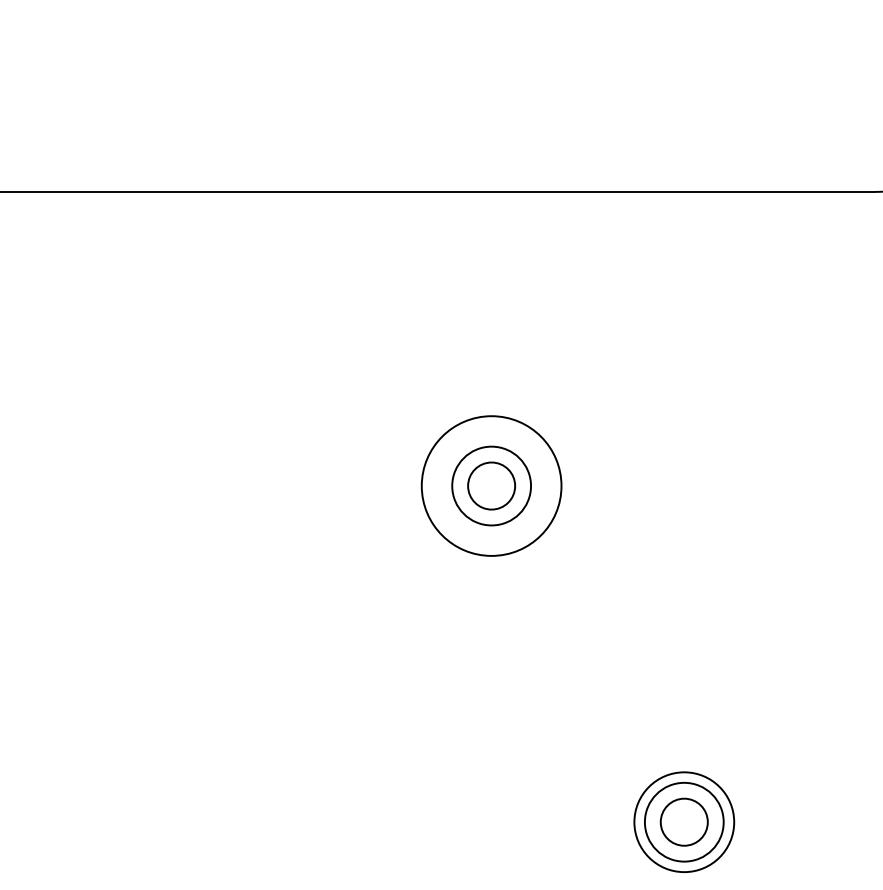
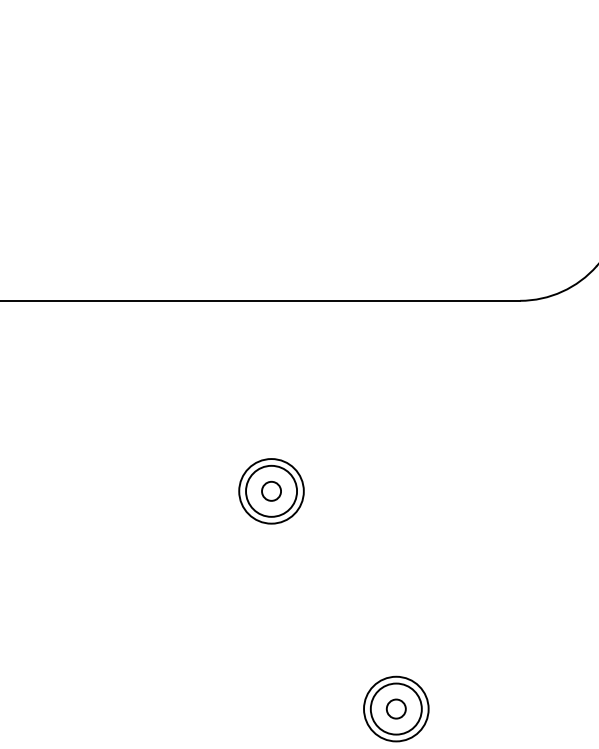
circle: (491, 484) -> (271, 490), size x0.62
circle: (491, 486) -> (271, 491), size x0.71
circle: (683, 821) -> (395, 708), size x0.62

